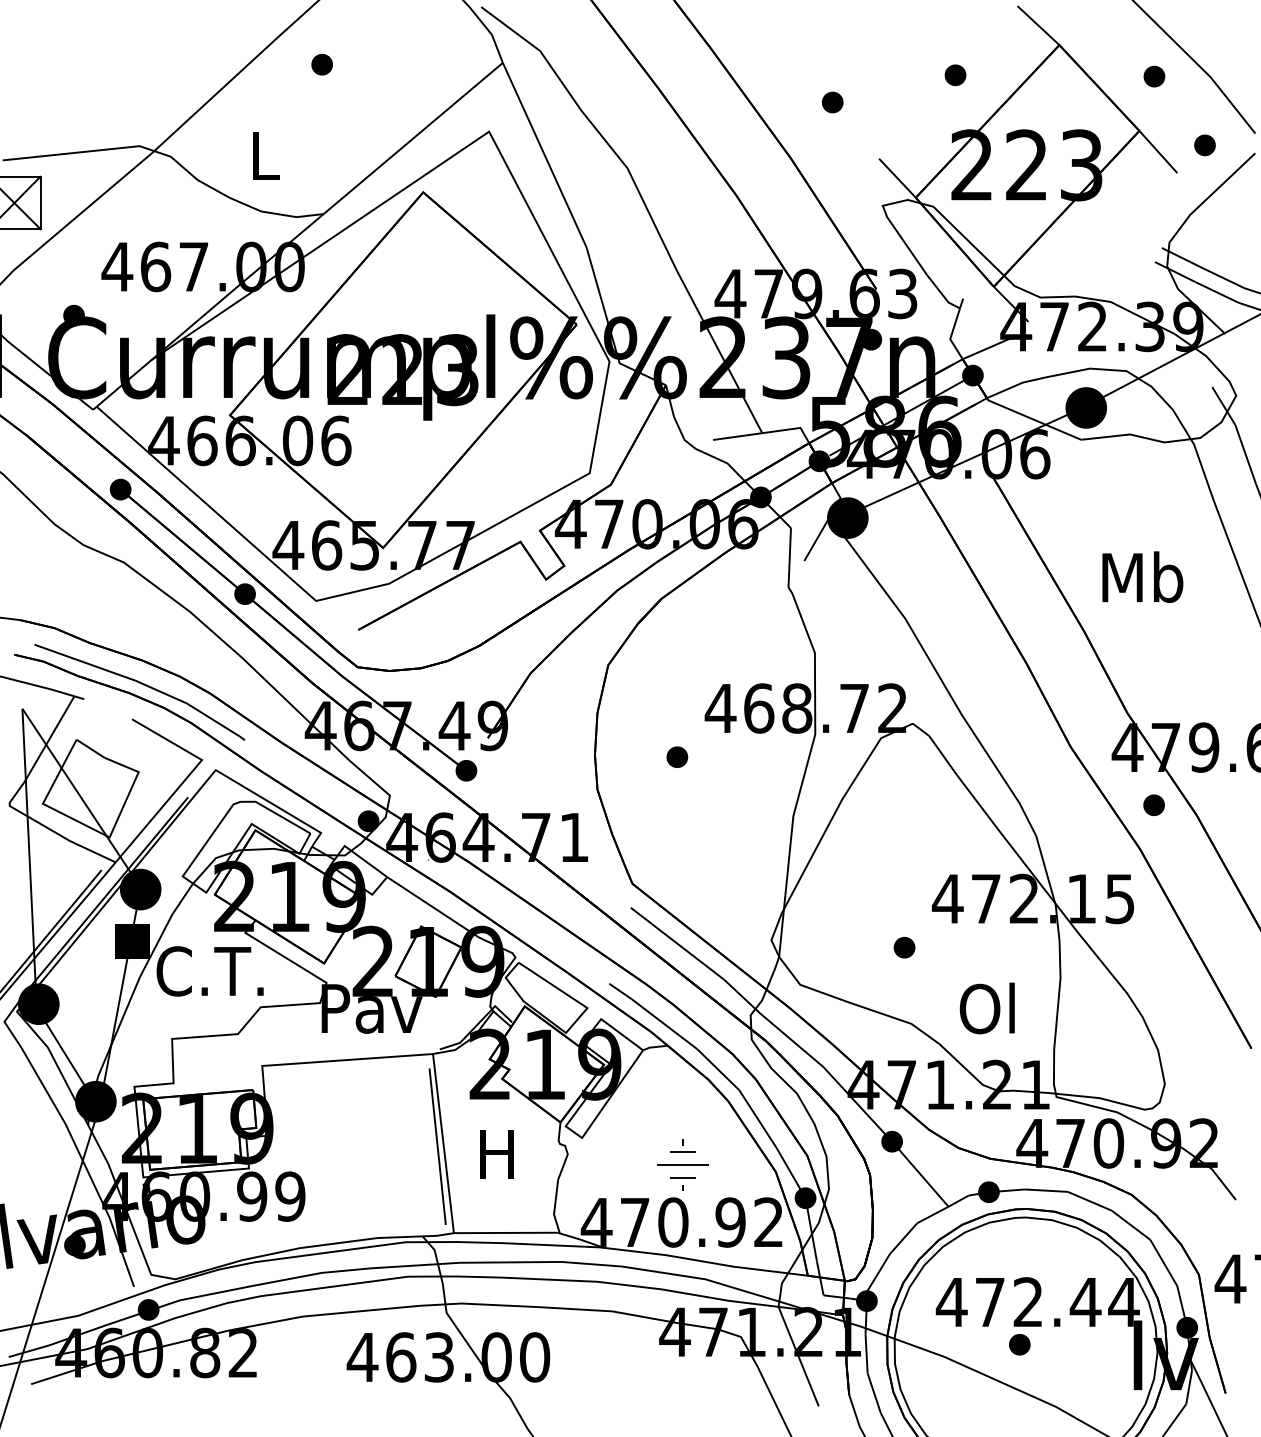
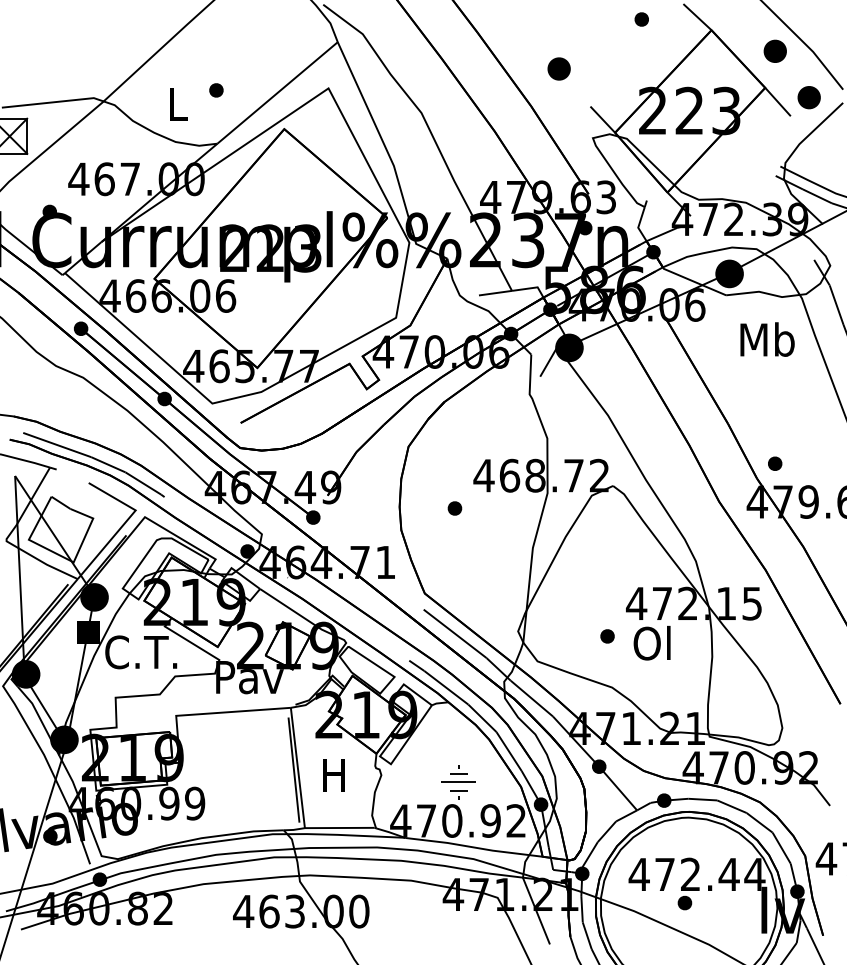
part: (322, 64) -> (216, 90), moved
part: (955, 75) -> (641, 19), moved
part: (1154, 76) -> (775, 51), size x1.6
part: (833, 102) -> (559, 68), size x1.6
part: (1205, 145) -> (809, 97), size x1.6
text: (1142, 577) -> (767, 339), moved
part: (1154, 804) -> (775, 463), moved
text: (986, 1008) -> (651, 643), moved

